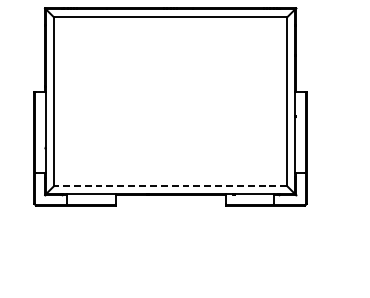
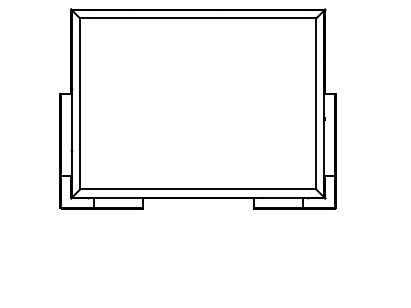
line: (169, 186) -> (197, 189), dashed -> solid

